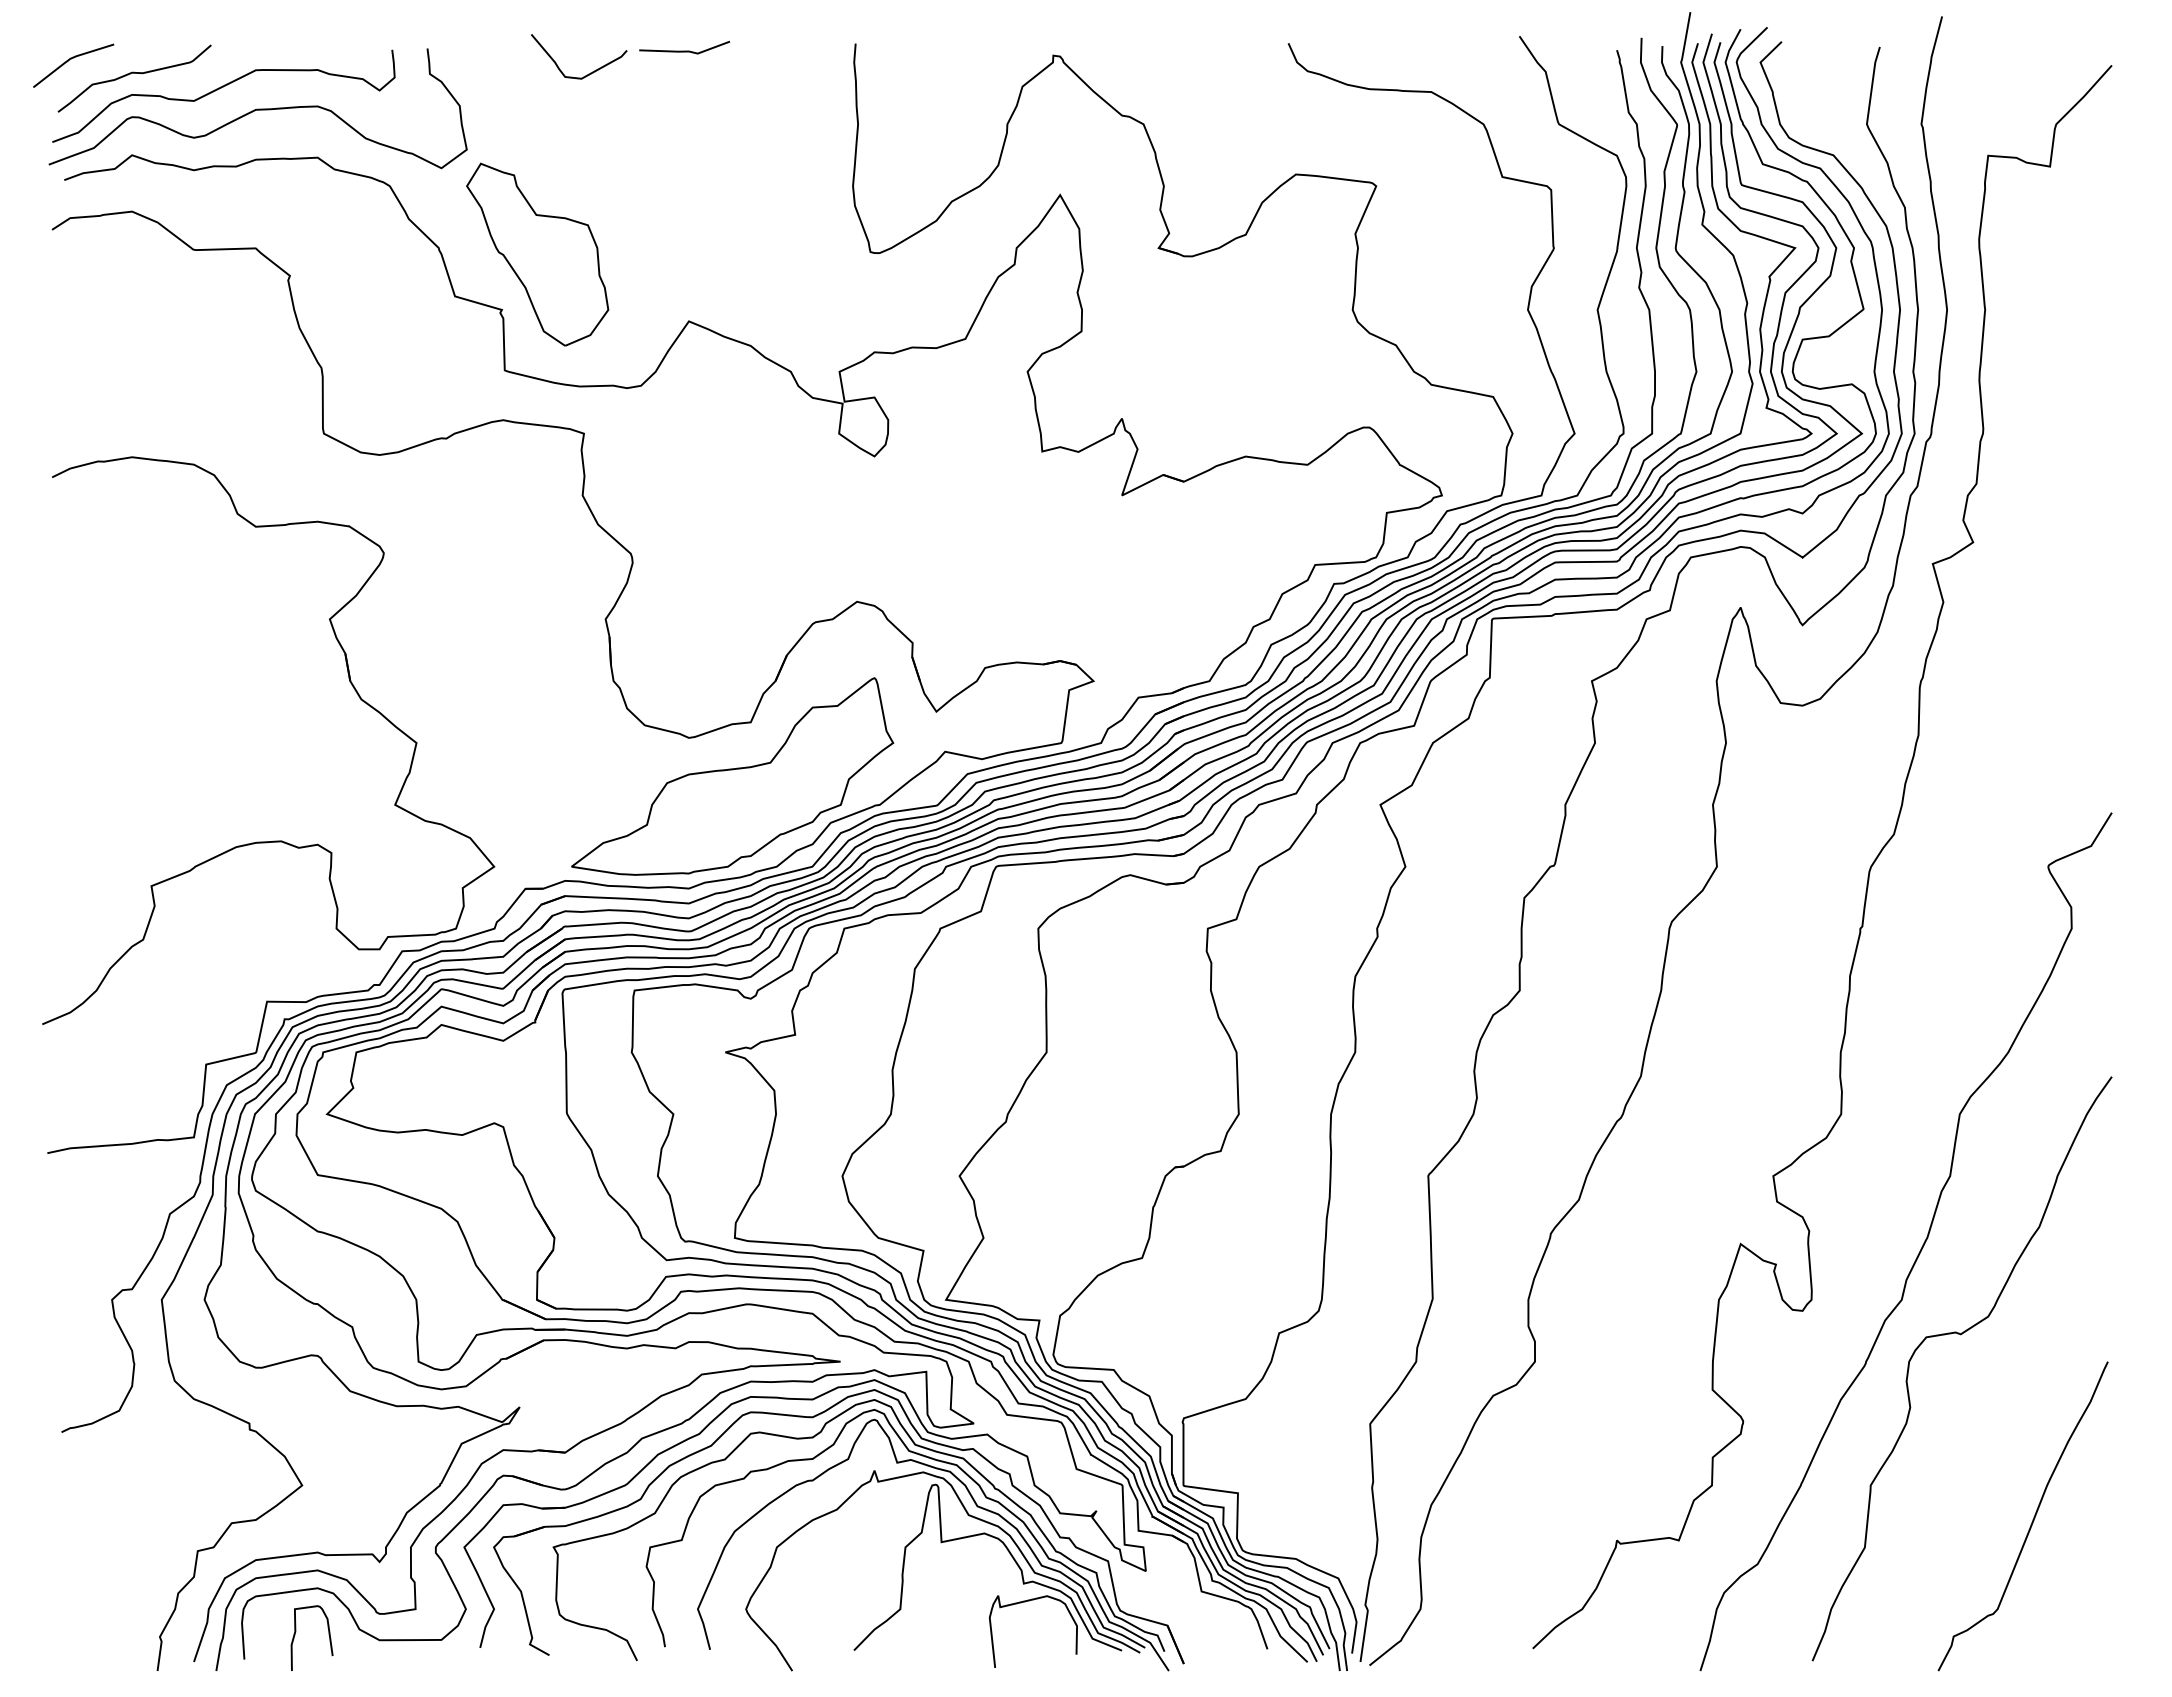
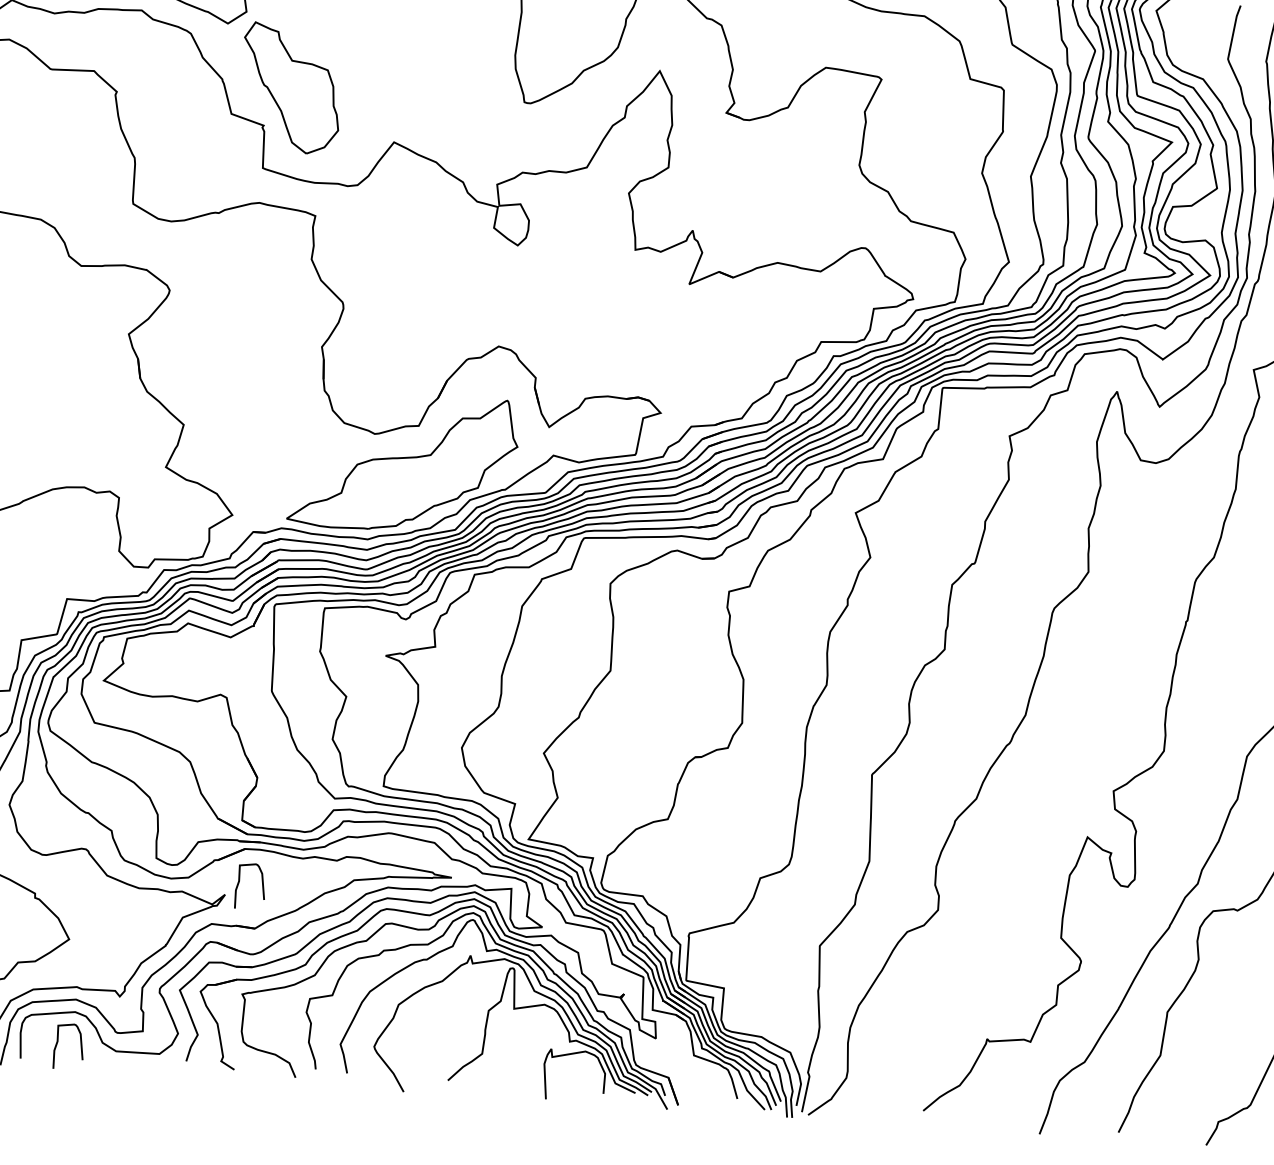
curve: (538, 1390) -> (239, 883), added

